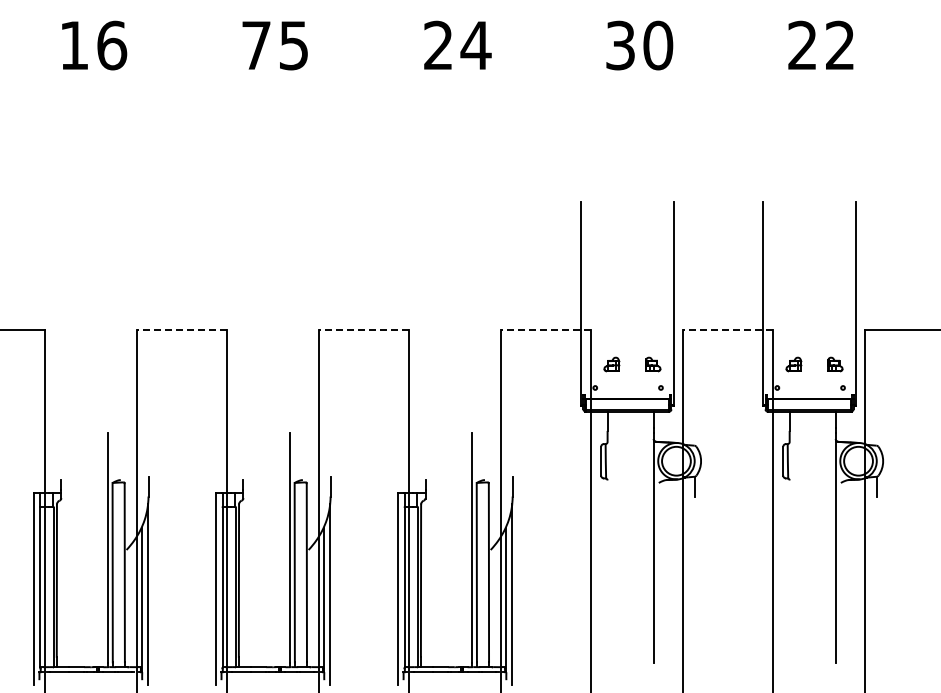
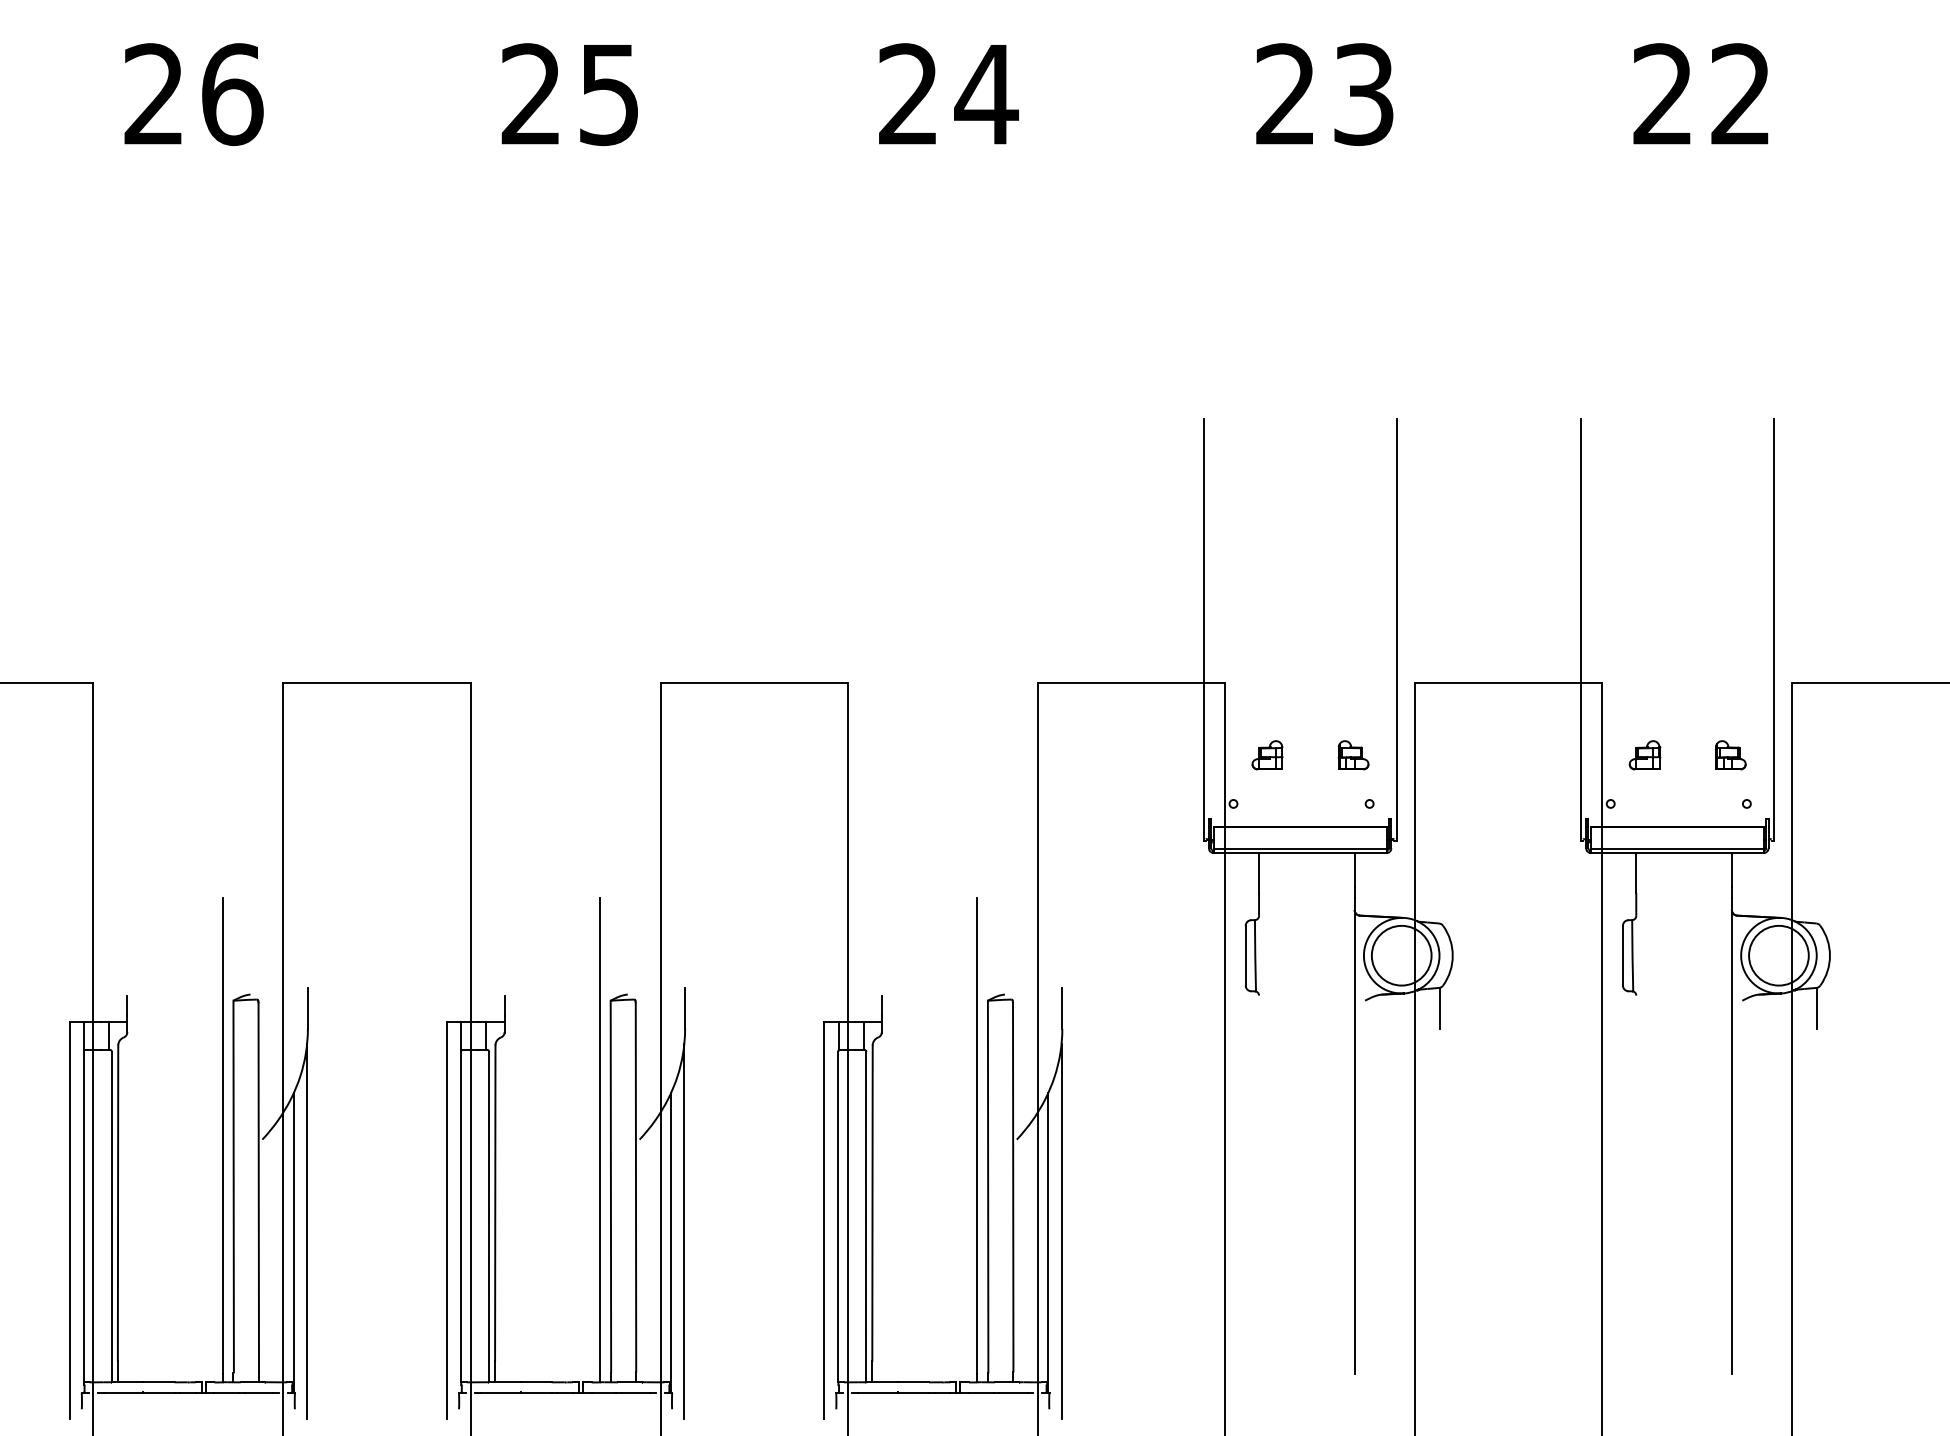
text: (73, 44) -> (152, 92), 16 -> 26
text: (256, 44) -> (531, 92), 75 -> 25
text: (639, 45) -> (1325, 94), 30 -> 23
line: (181, 329) -> (376, 682), dashed -> solid
line: (363, 329) -> (753, 682), dashed -> solid
line: (545, 329) -> (1130, 682), dashed -> solid
line: (727, 329) -> (1507, 682), dashed -> solid

